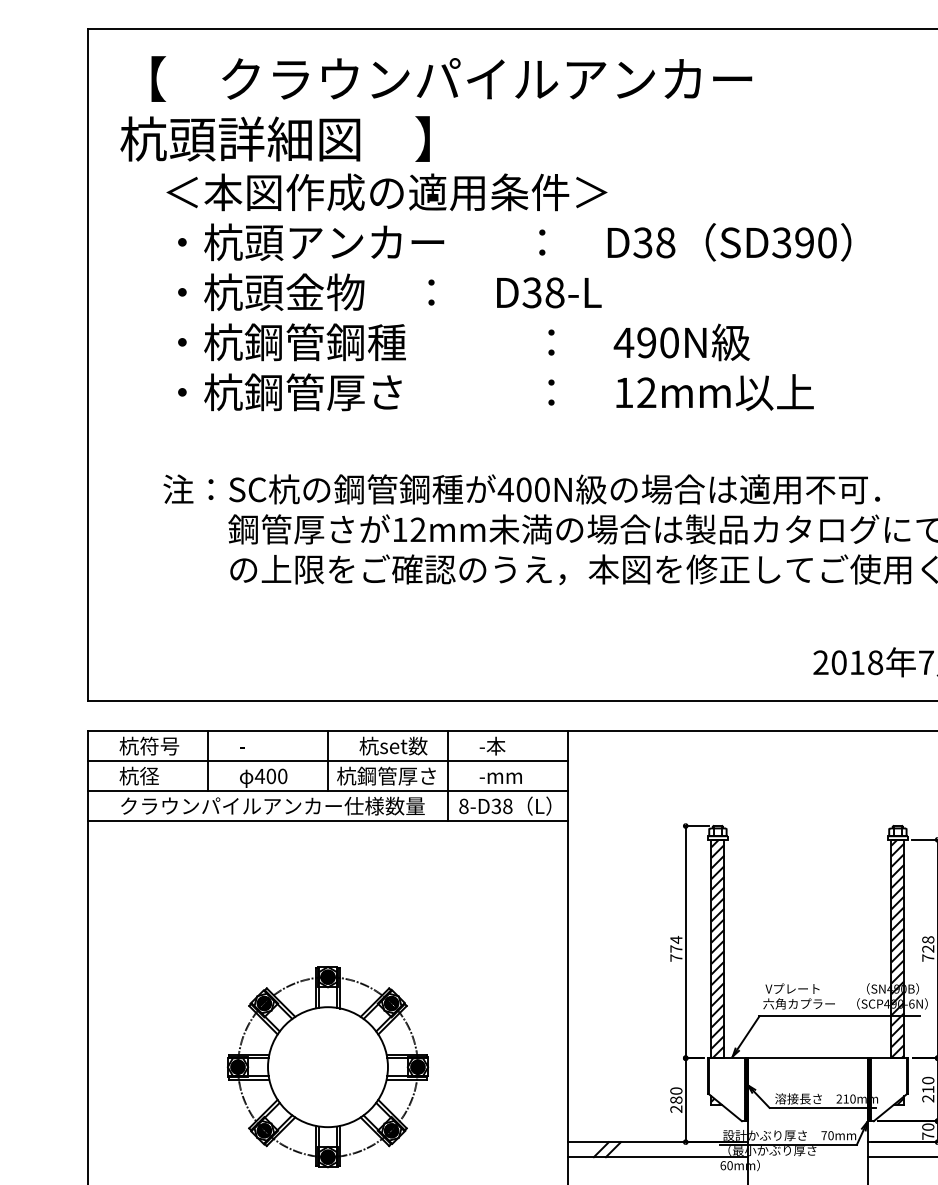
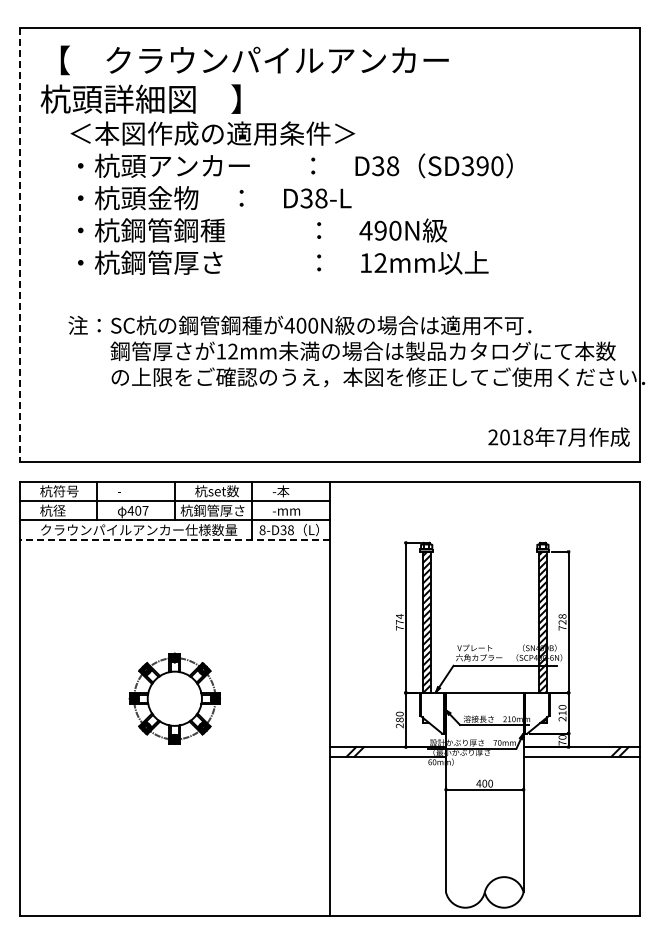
line: (87, 365) -> (19, 245), solid -> dashed
text: (282, 775) -> (145, 510), 400 -> 407
line: (327, 820) -> (174, 539), solid -> dashed
part: (327, 1066) -> (174, 698), size x0.7

